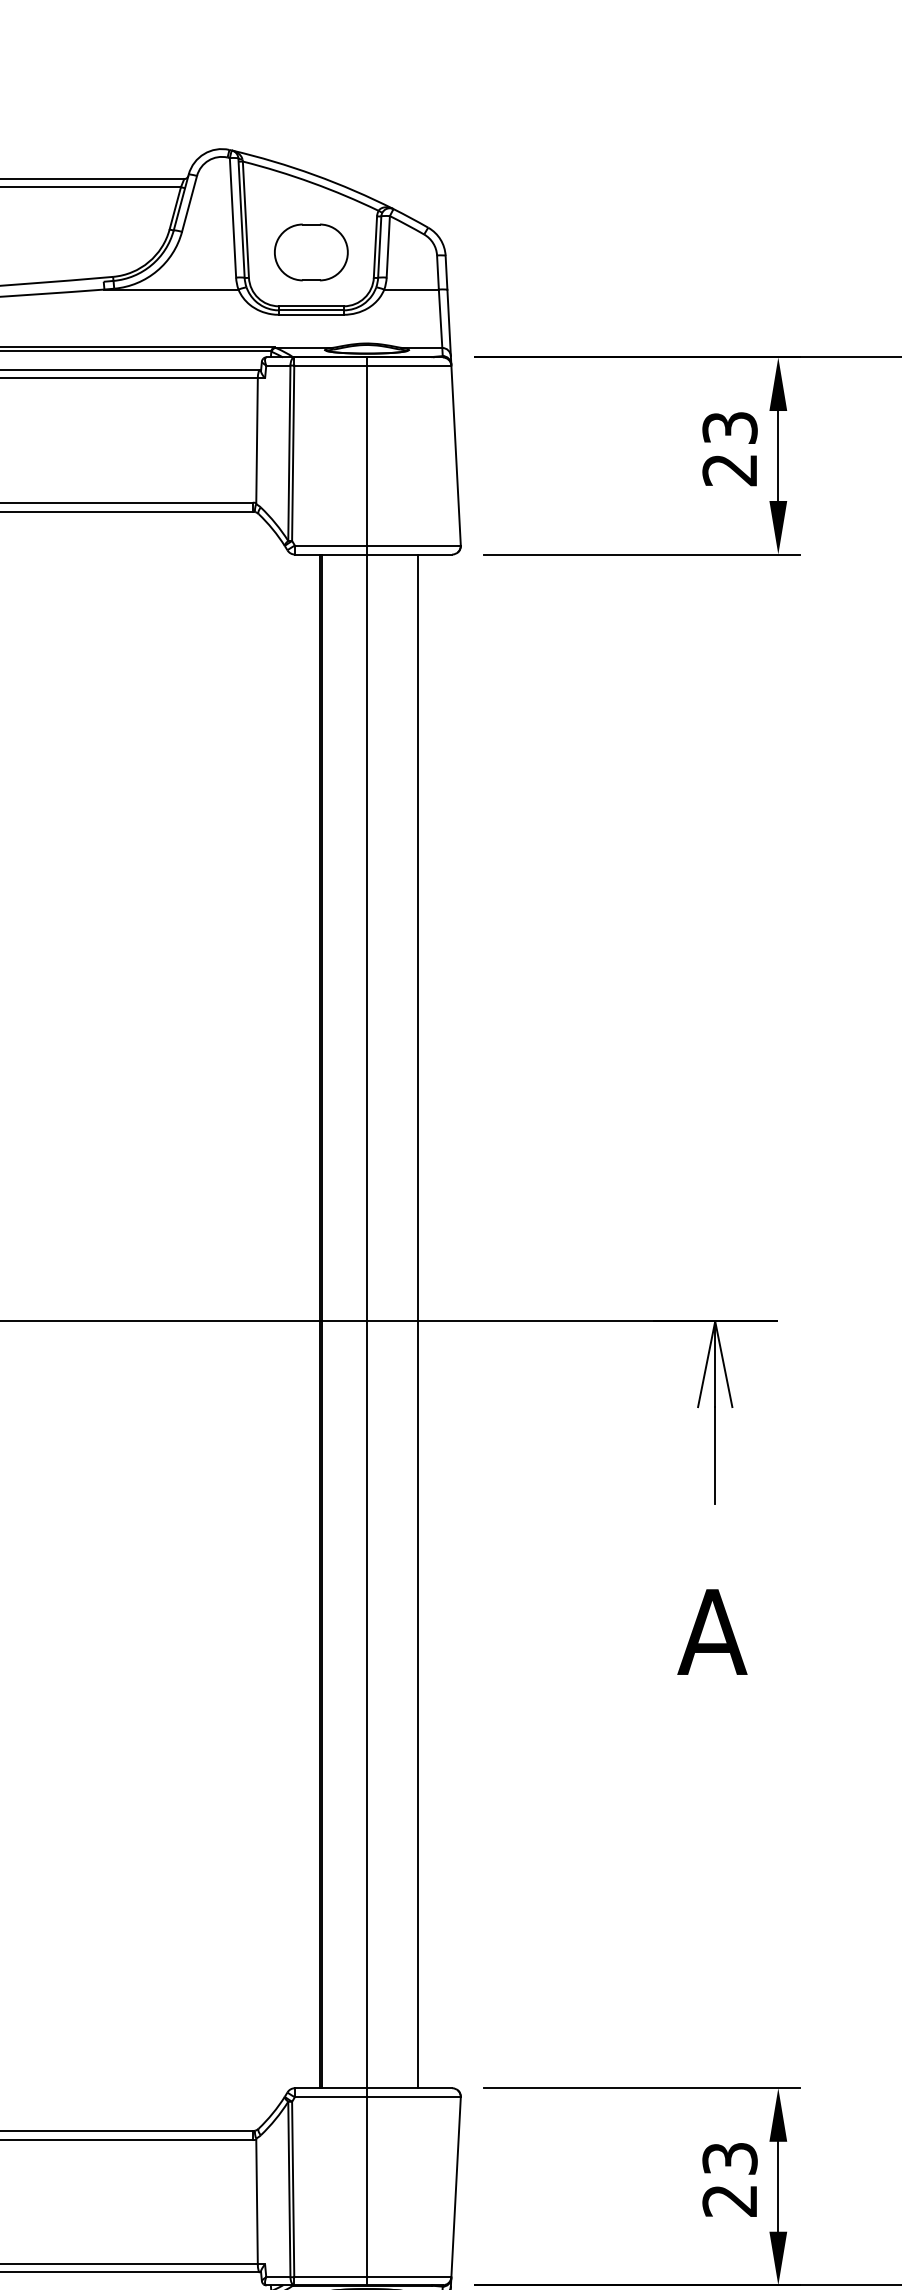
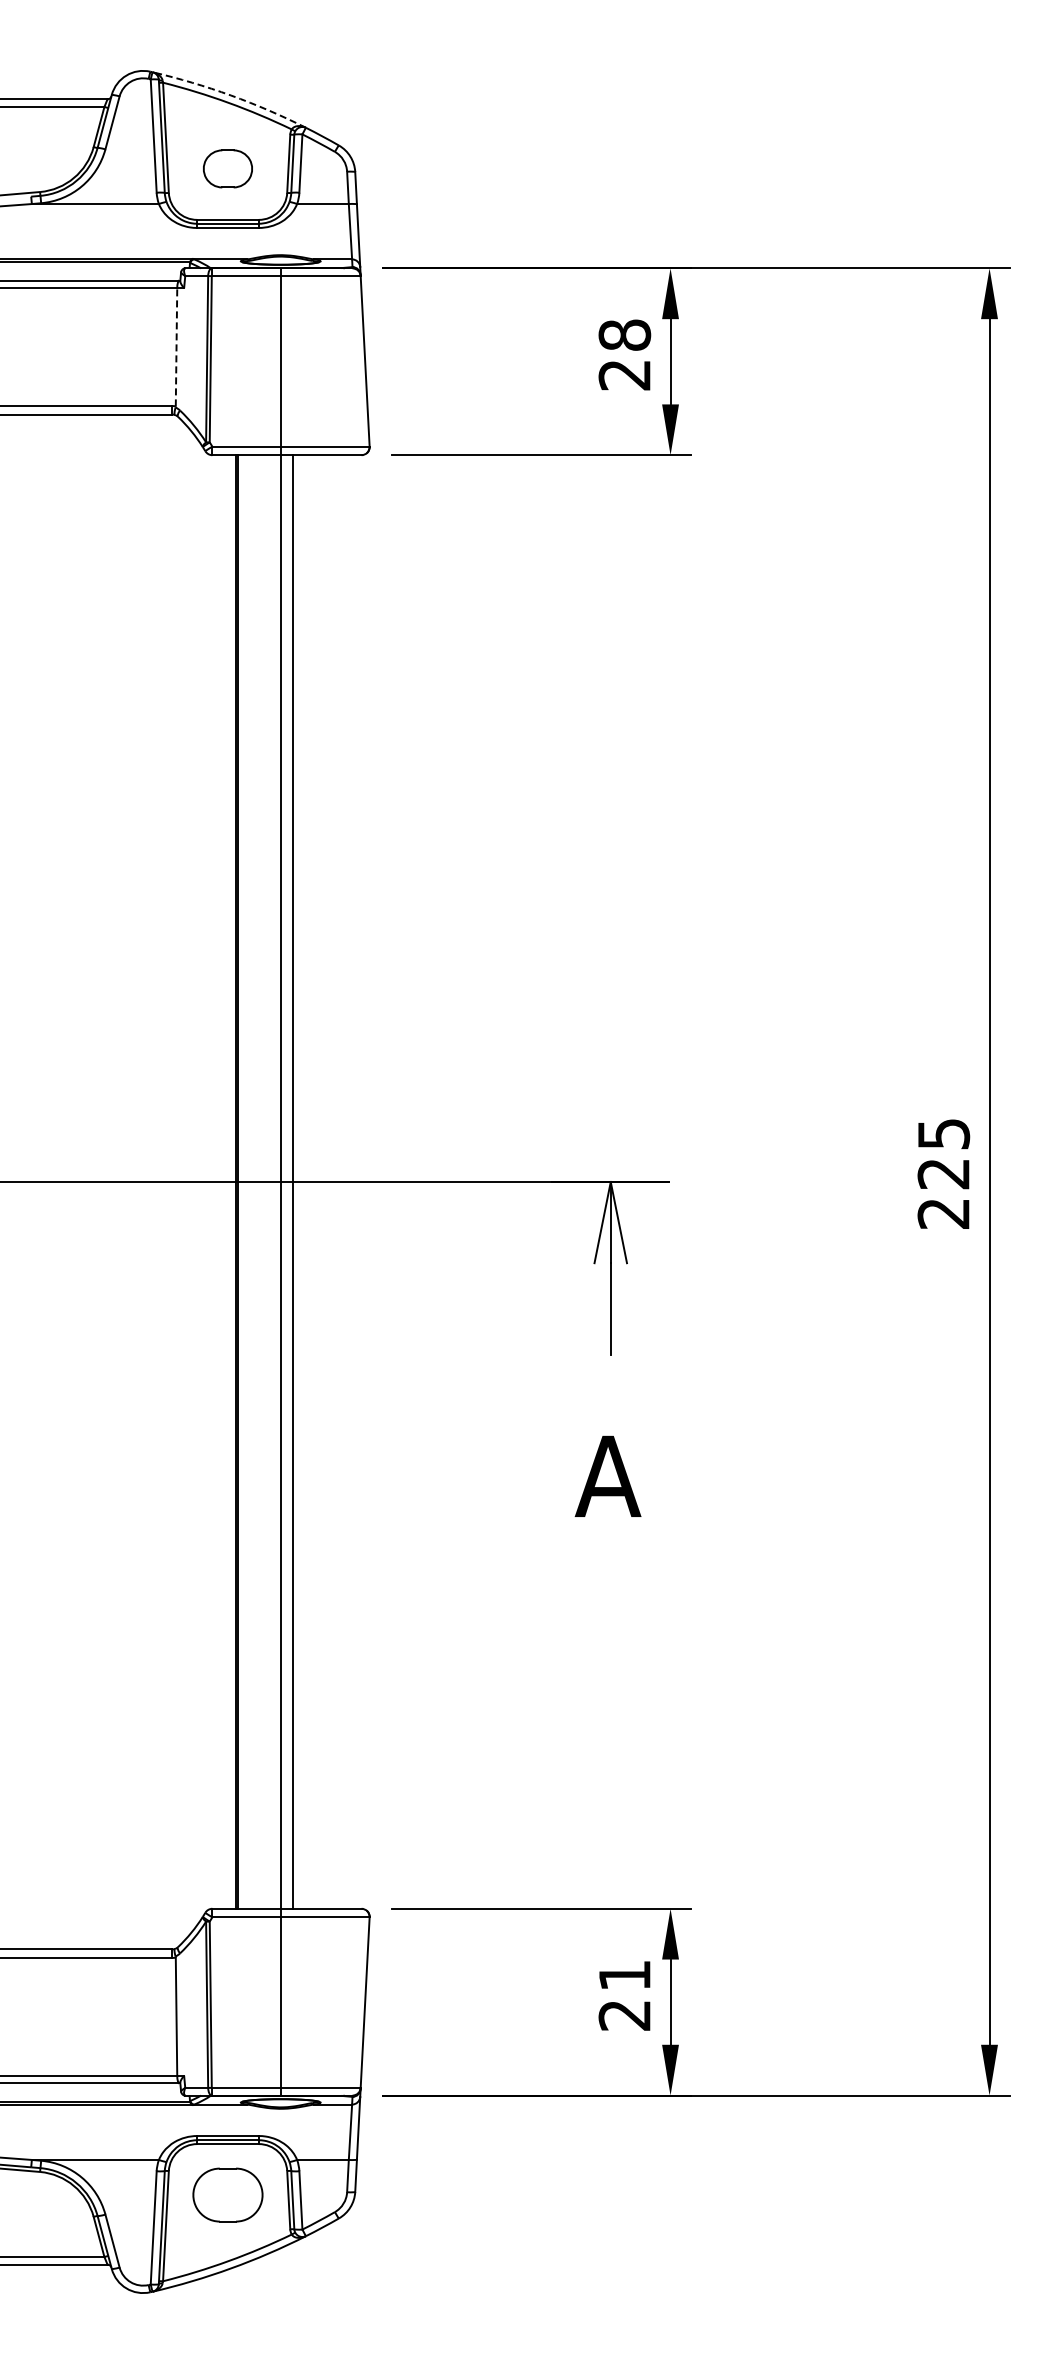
arc: (314, 175) -> (230, 95), solid -> dashed
part: (310, 252) -> (227, 168), size x0.7
text: (729, 427) -> (624, 334), 23 -> 28
line: (257, 439) -> (176, 346), solid -> dashed
line: (418, 1320) -> (293, 1181), moved
text: (729, 2158) -> (624, 1975), 23 -> 21

